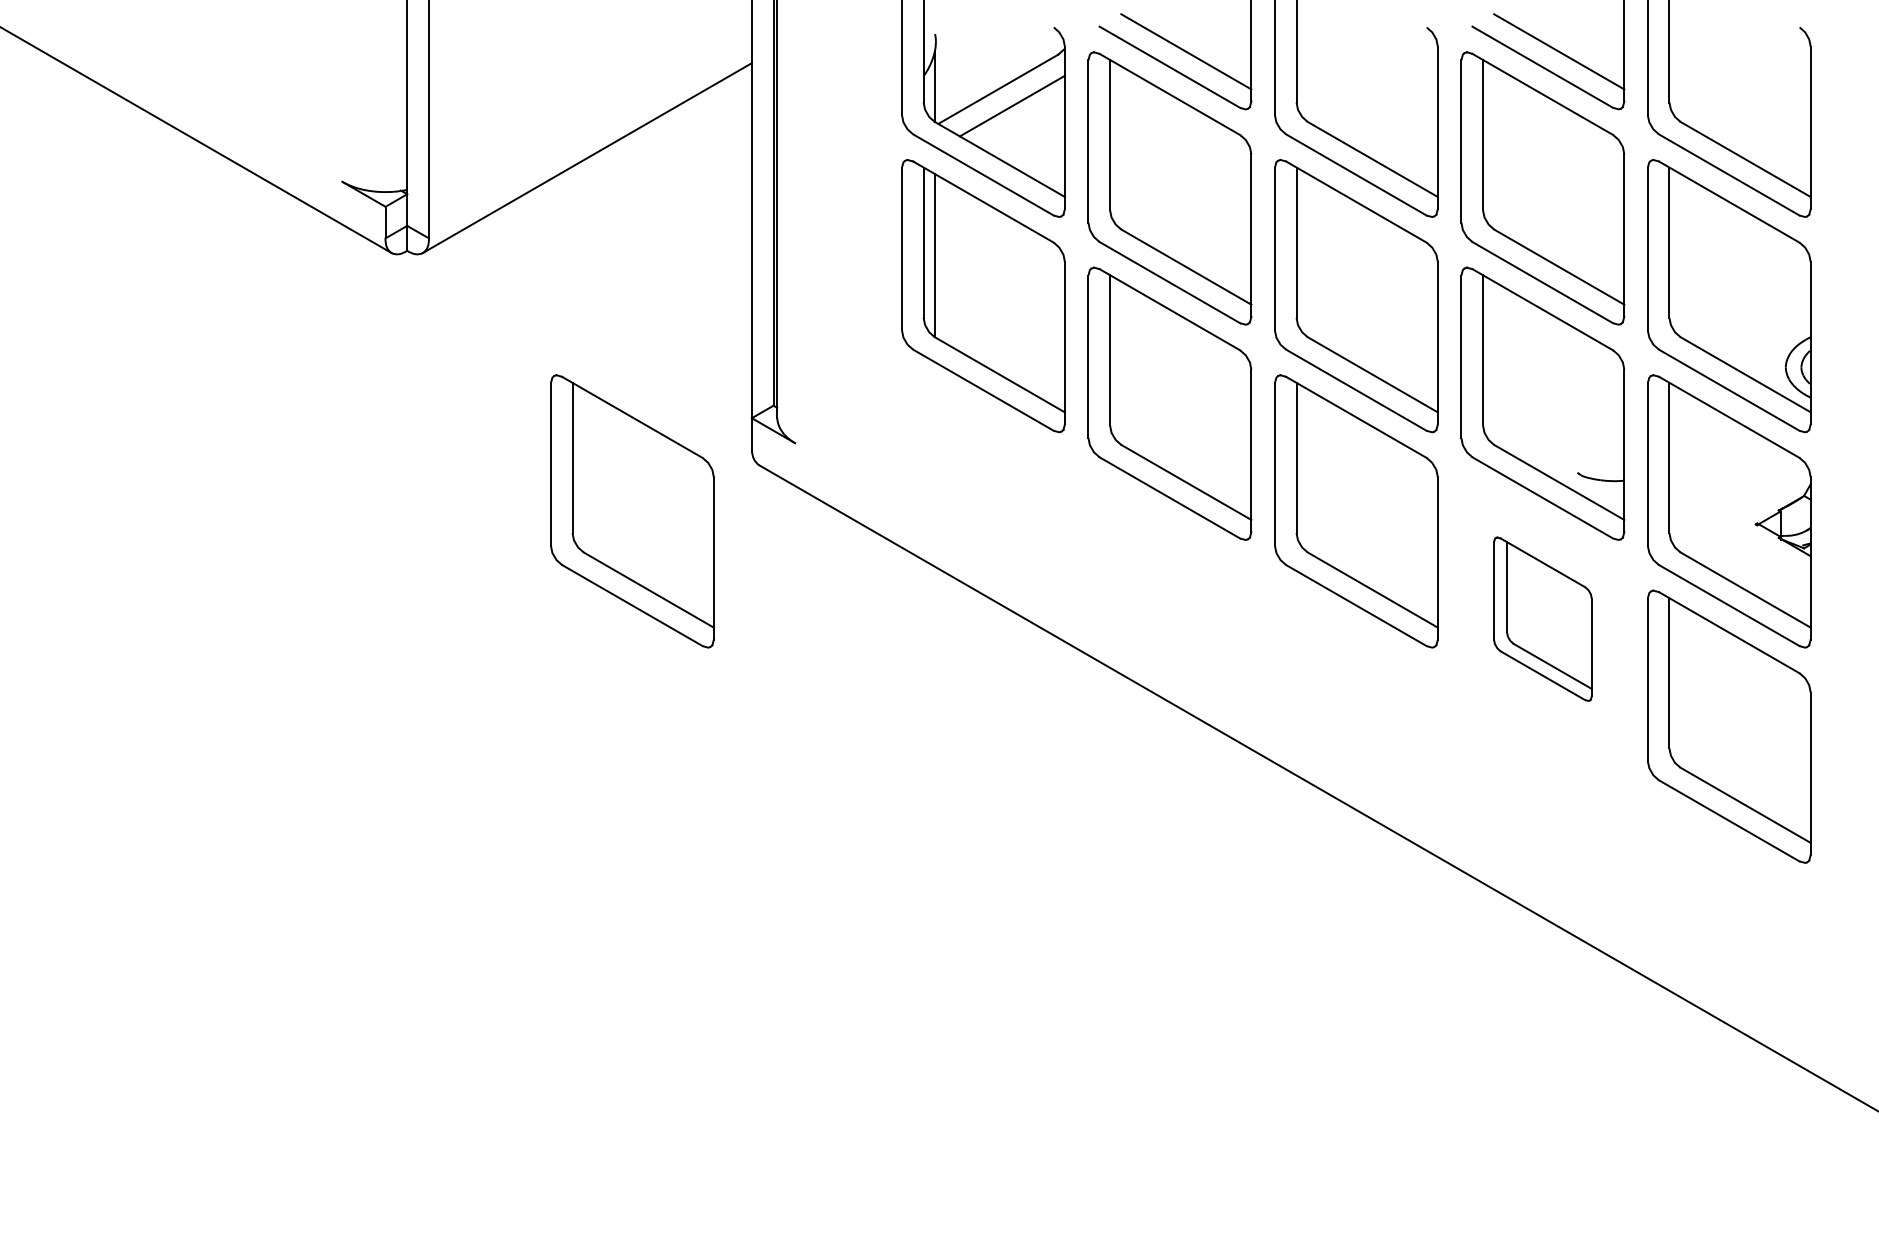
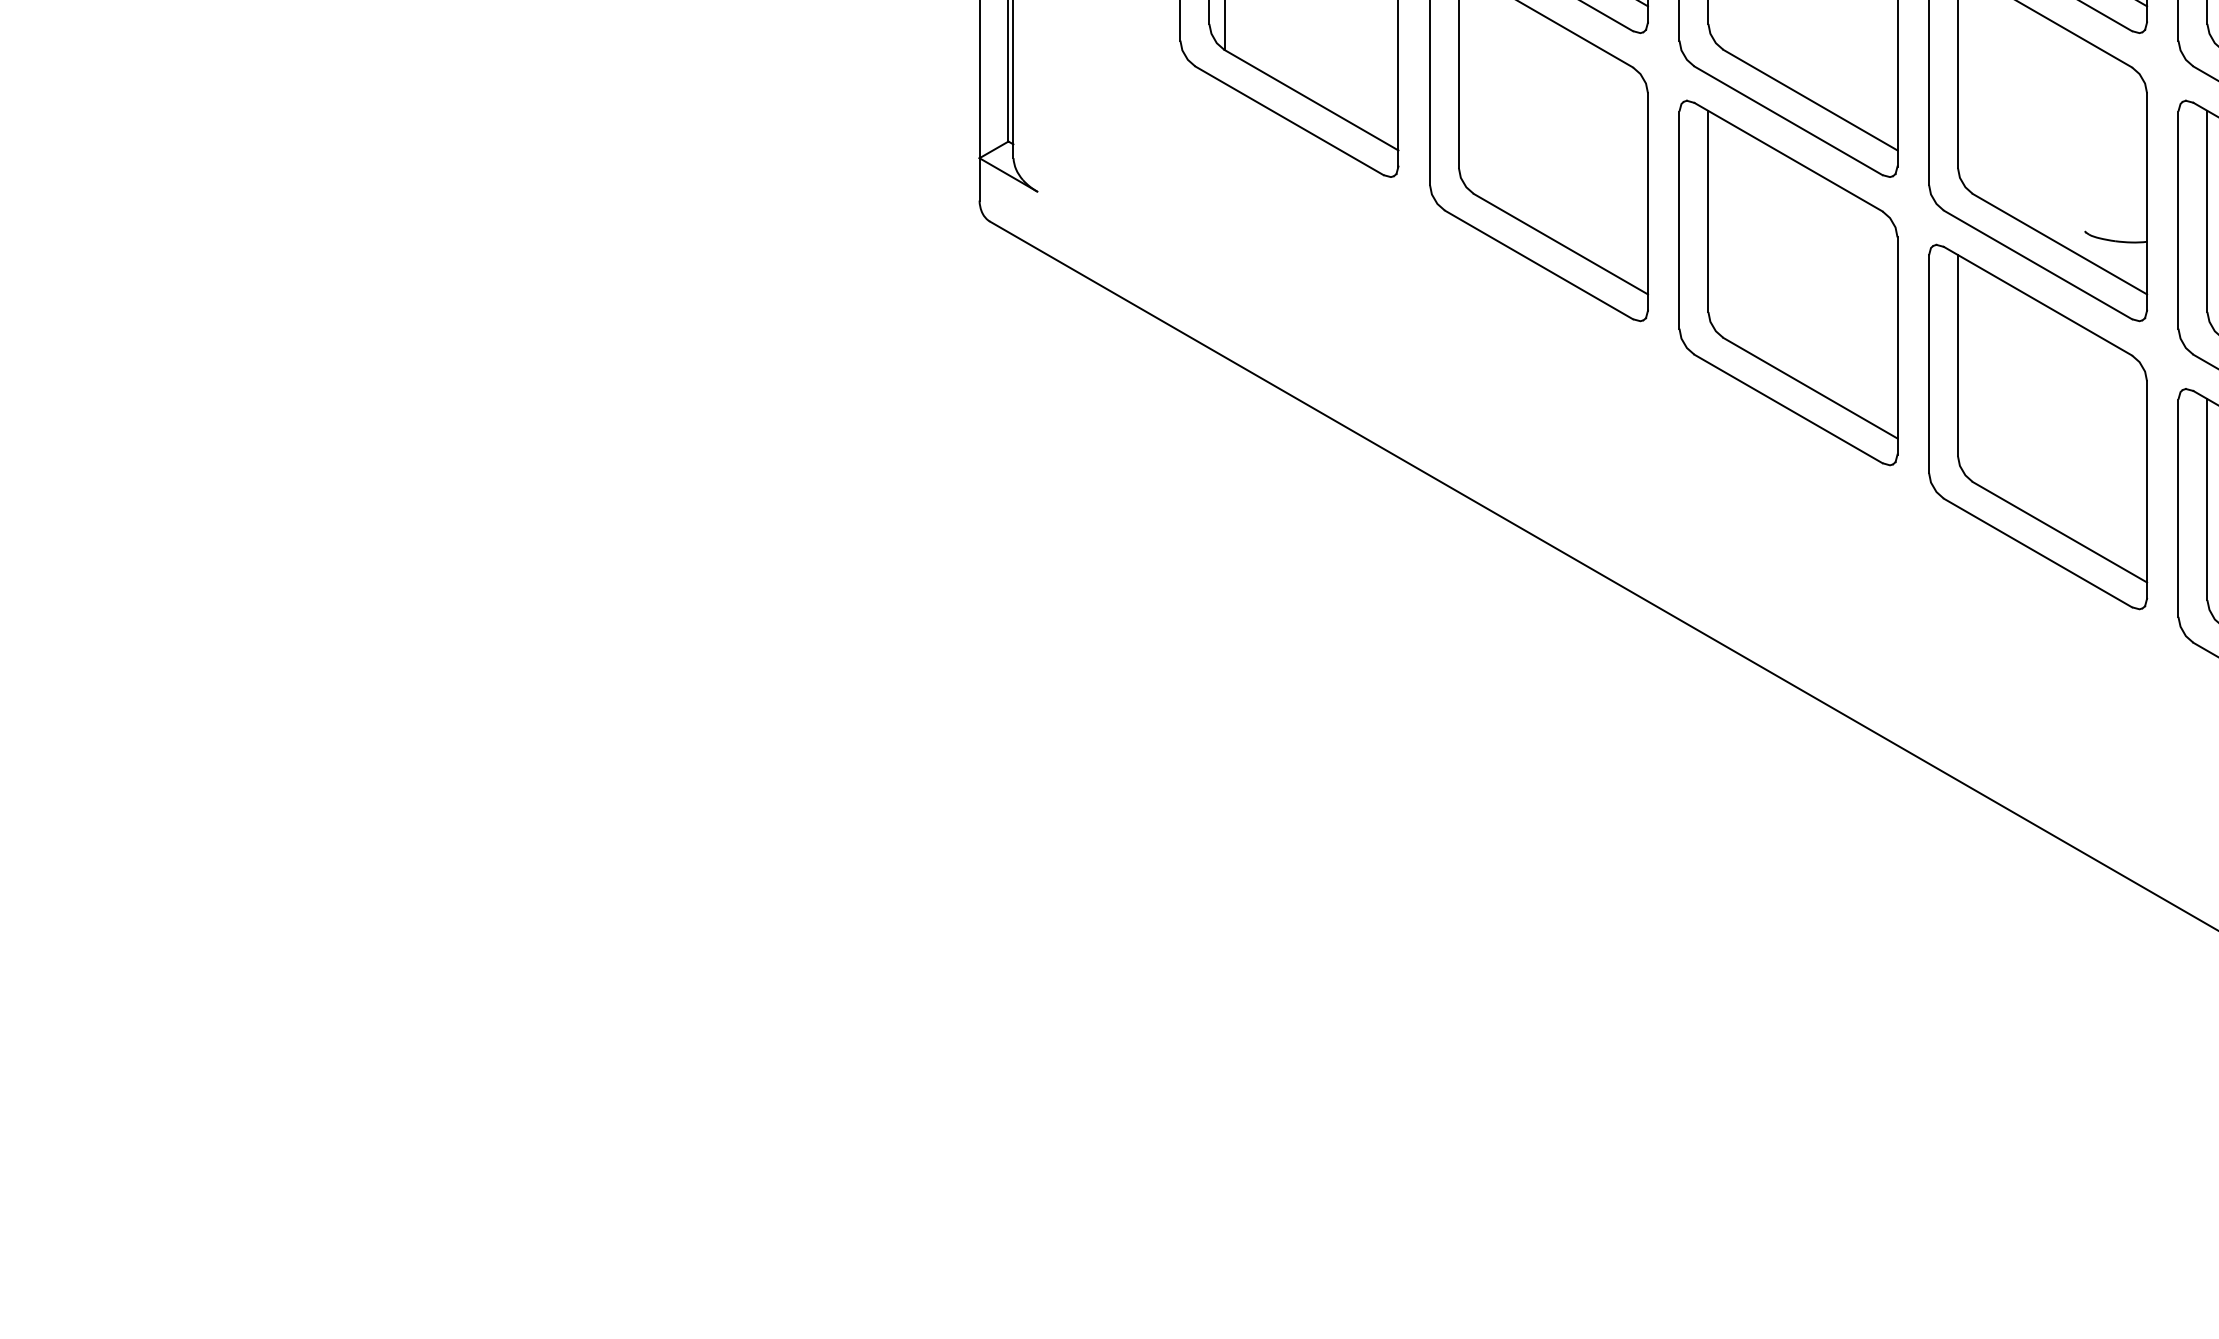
part: (632, 511) -> (819, 283), removed
part: (1542, 619) -> (2037, 427), size x1.67

